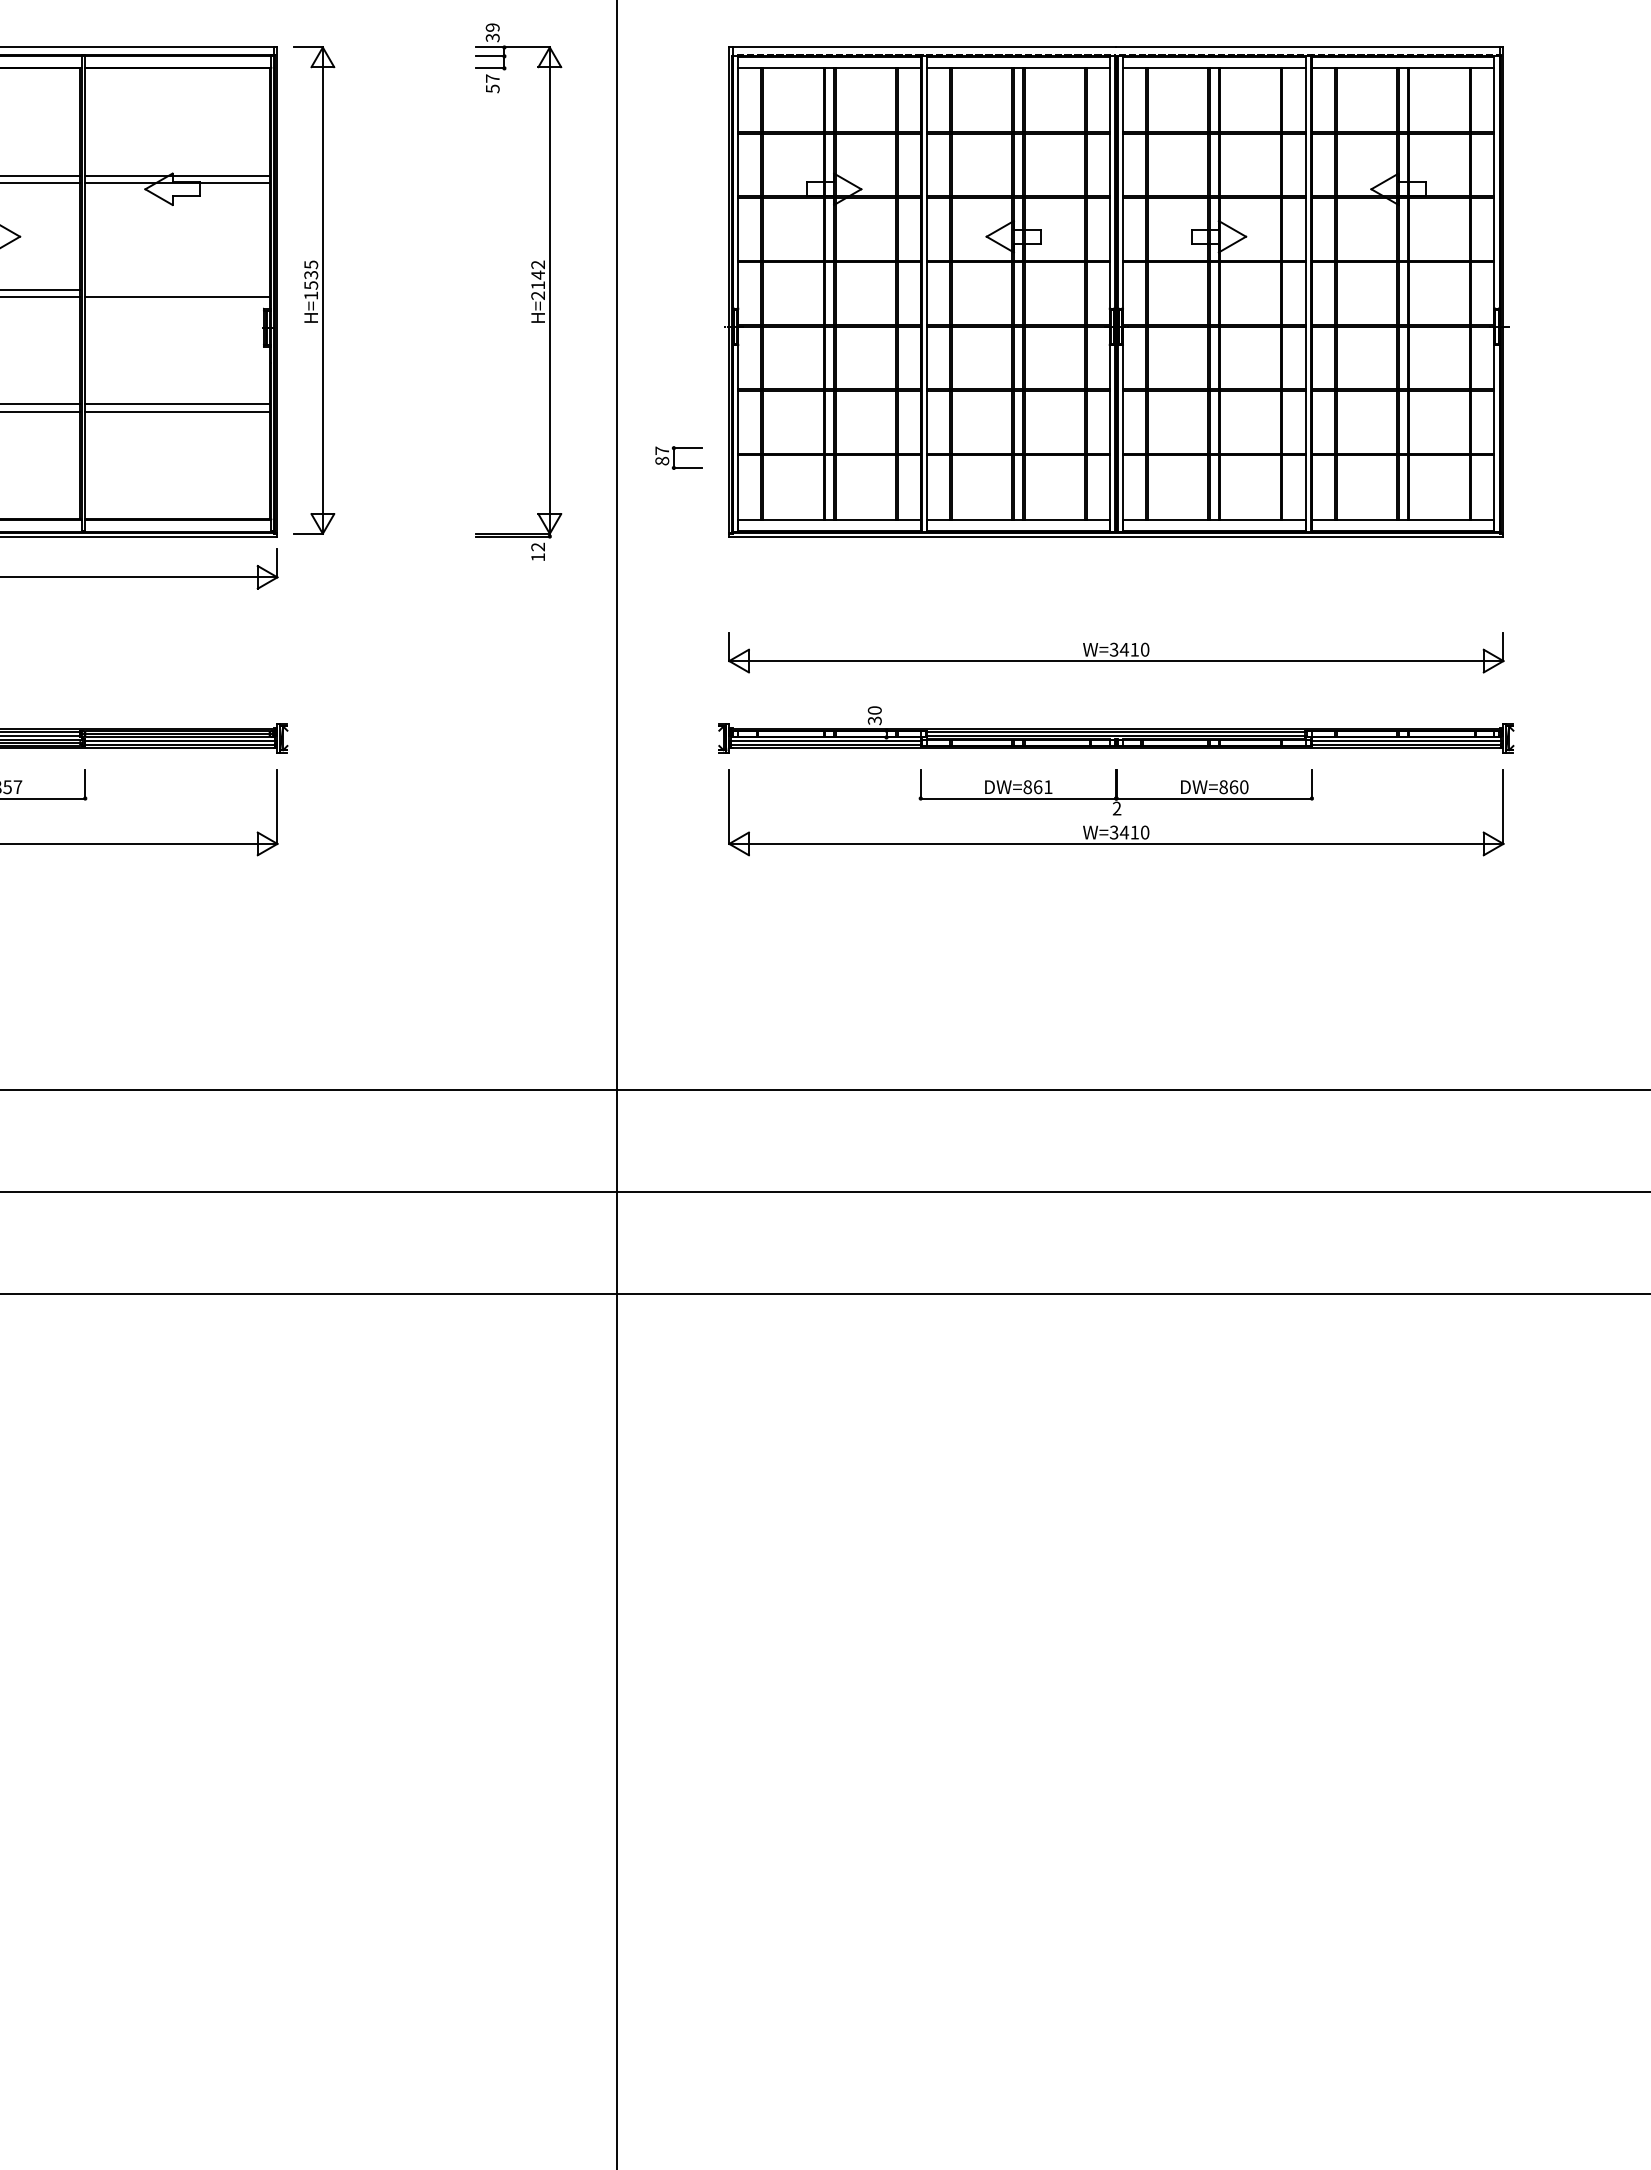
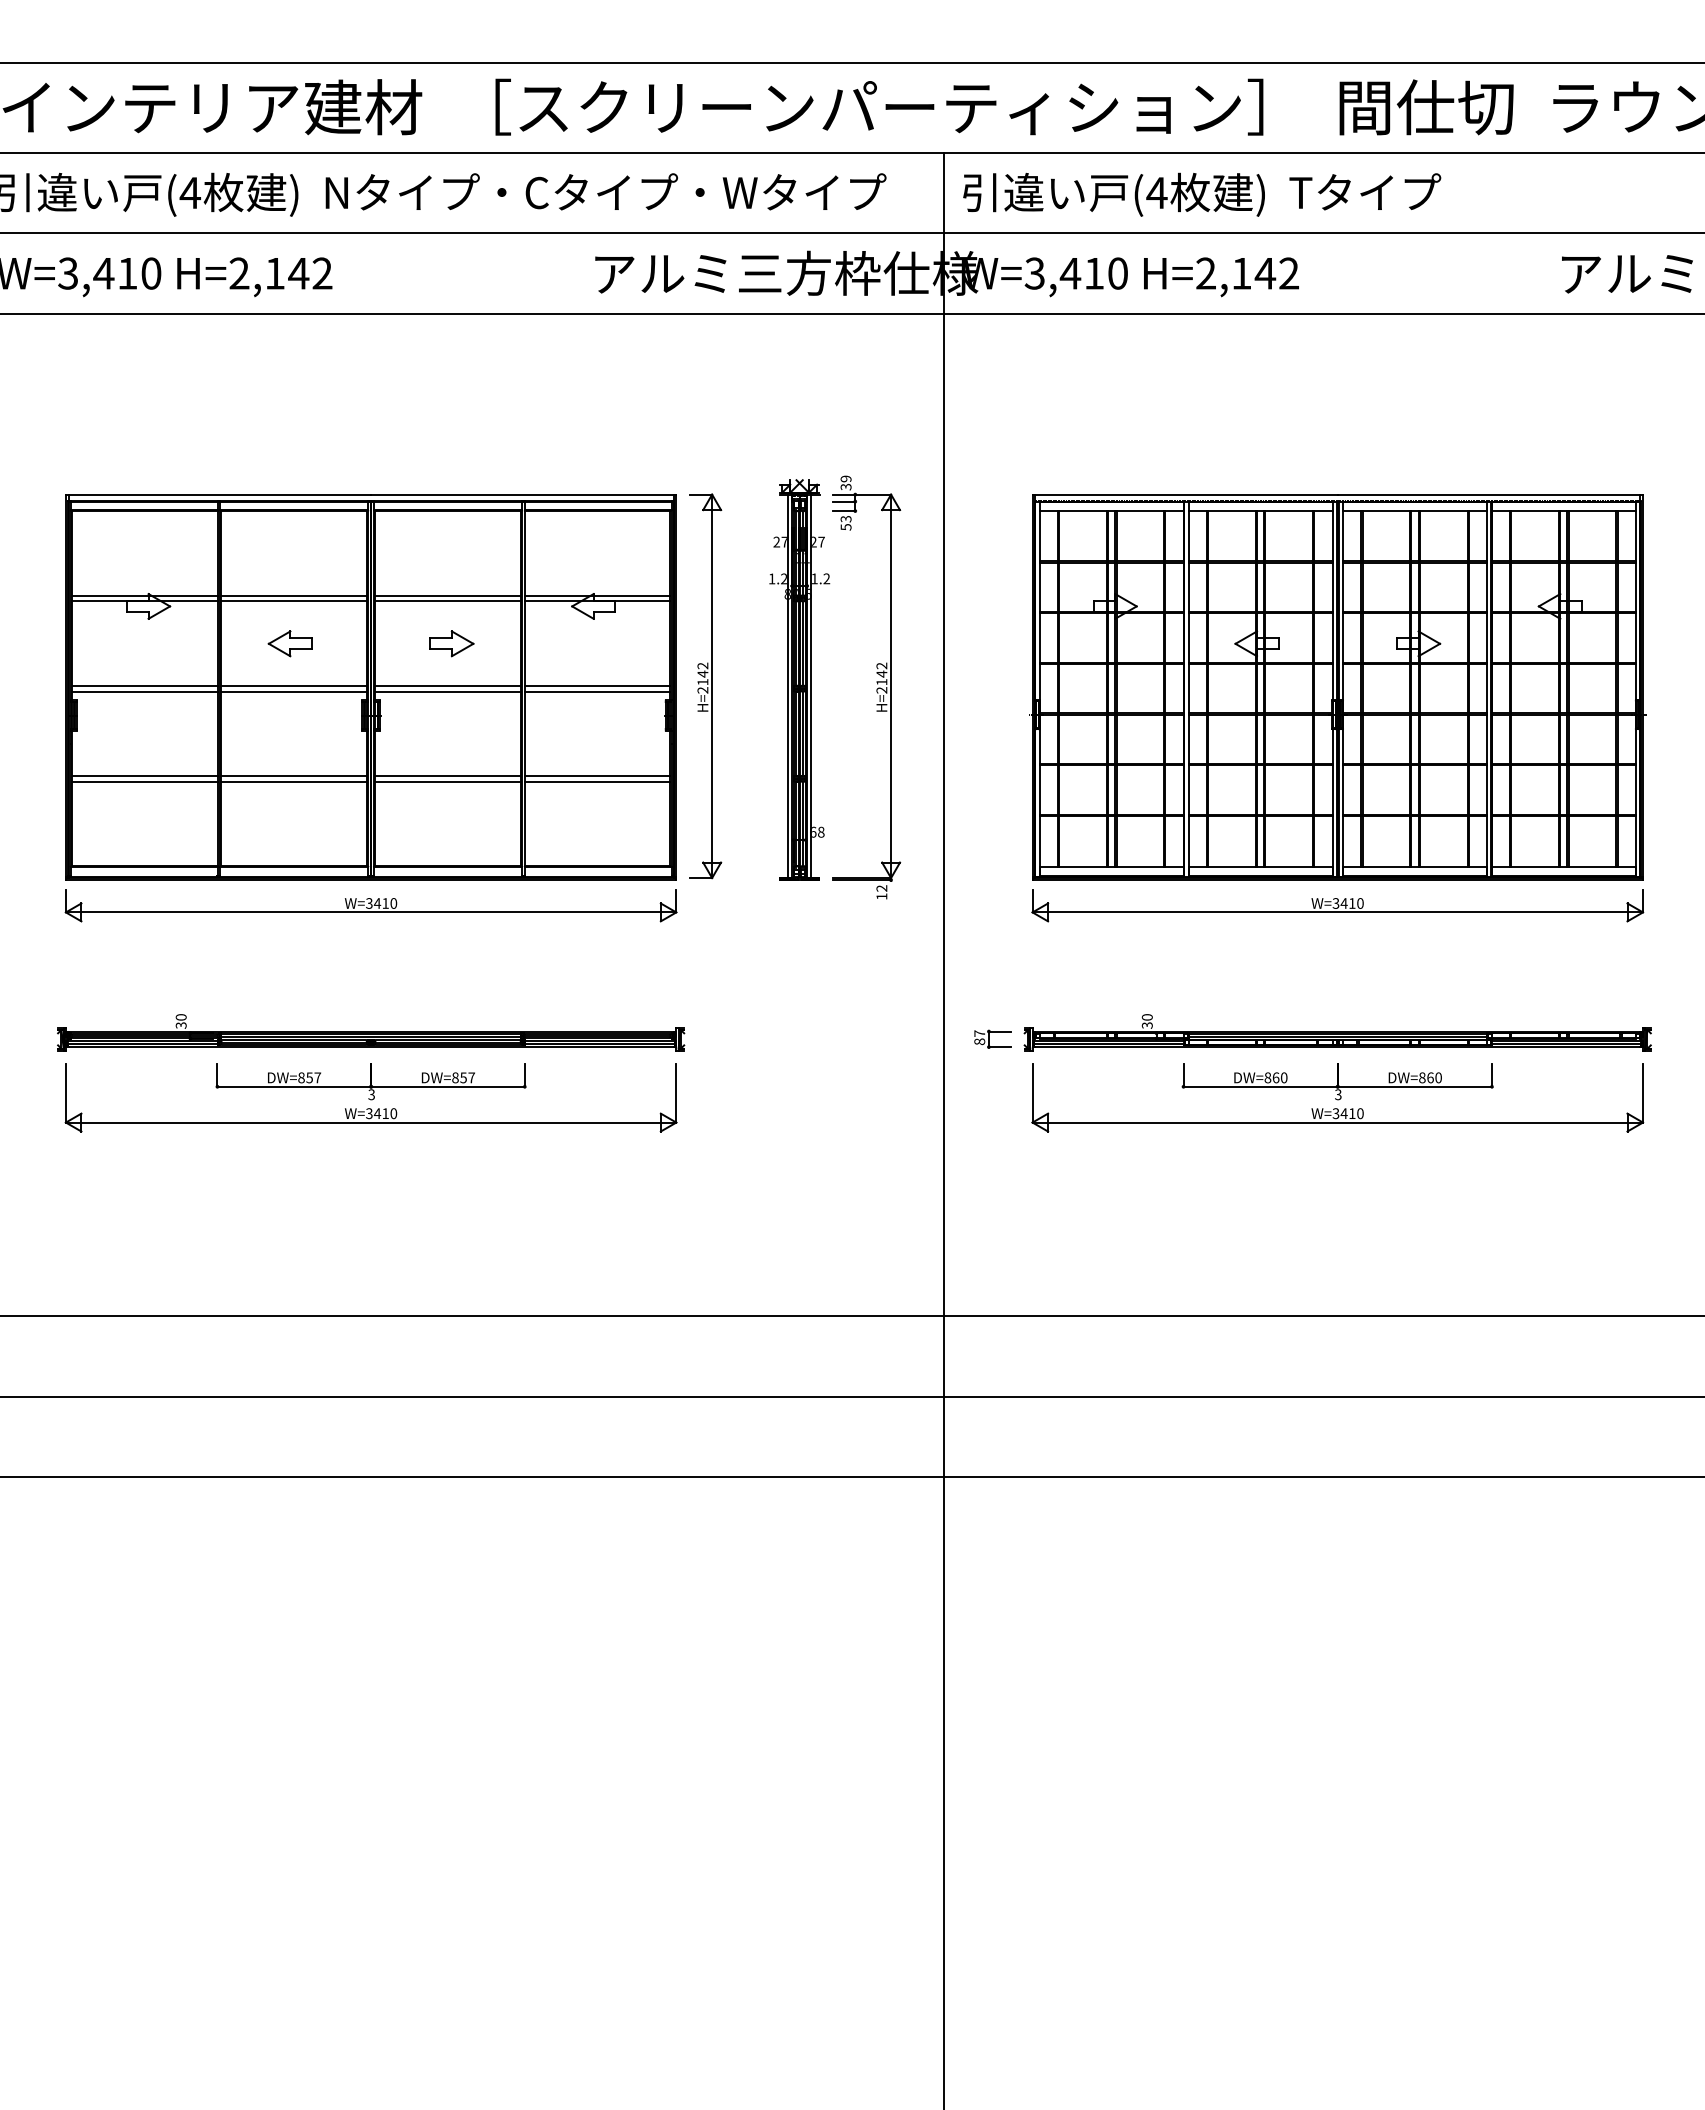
text: (492, 77) -> (845, 518), 57 -> 53
text: (310, 279) -> (702, 677), H=1535 -> H=2142
part: (433, 281) -> (799, 679), added
line: (177, 289) -> (597, 685), added
part: (678, 456) -> (992, 1038), moved
part: (1116, 652) -> (1337, 905), moved
text: (1048, 786) -> (1284, 1077), DW=861 -> DW=860
text: (1117, 809) -> (1338, 1095), 2 -> 3

